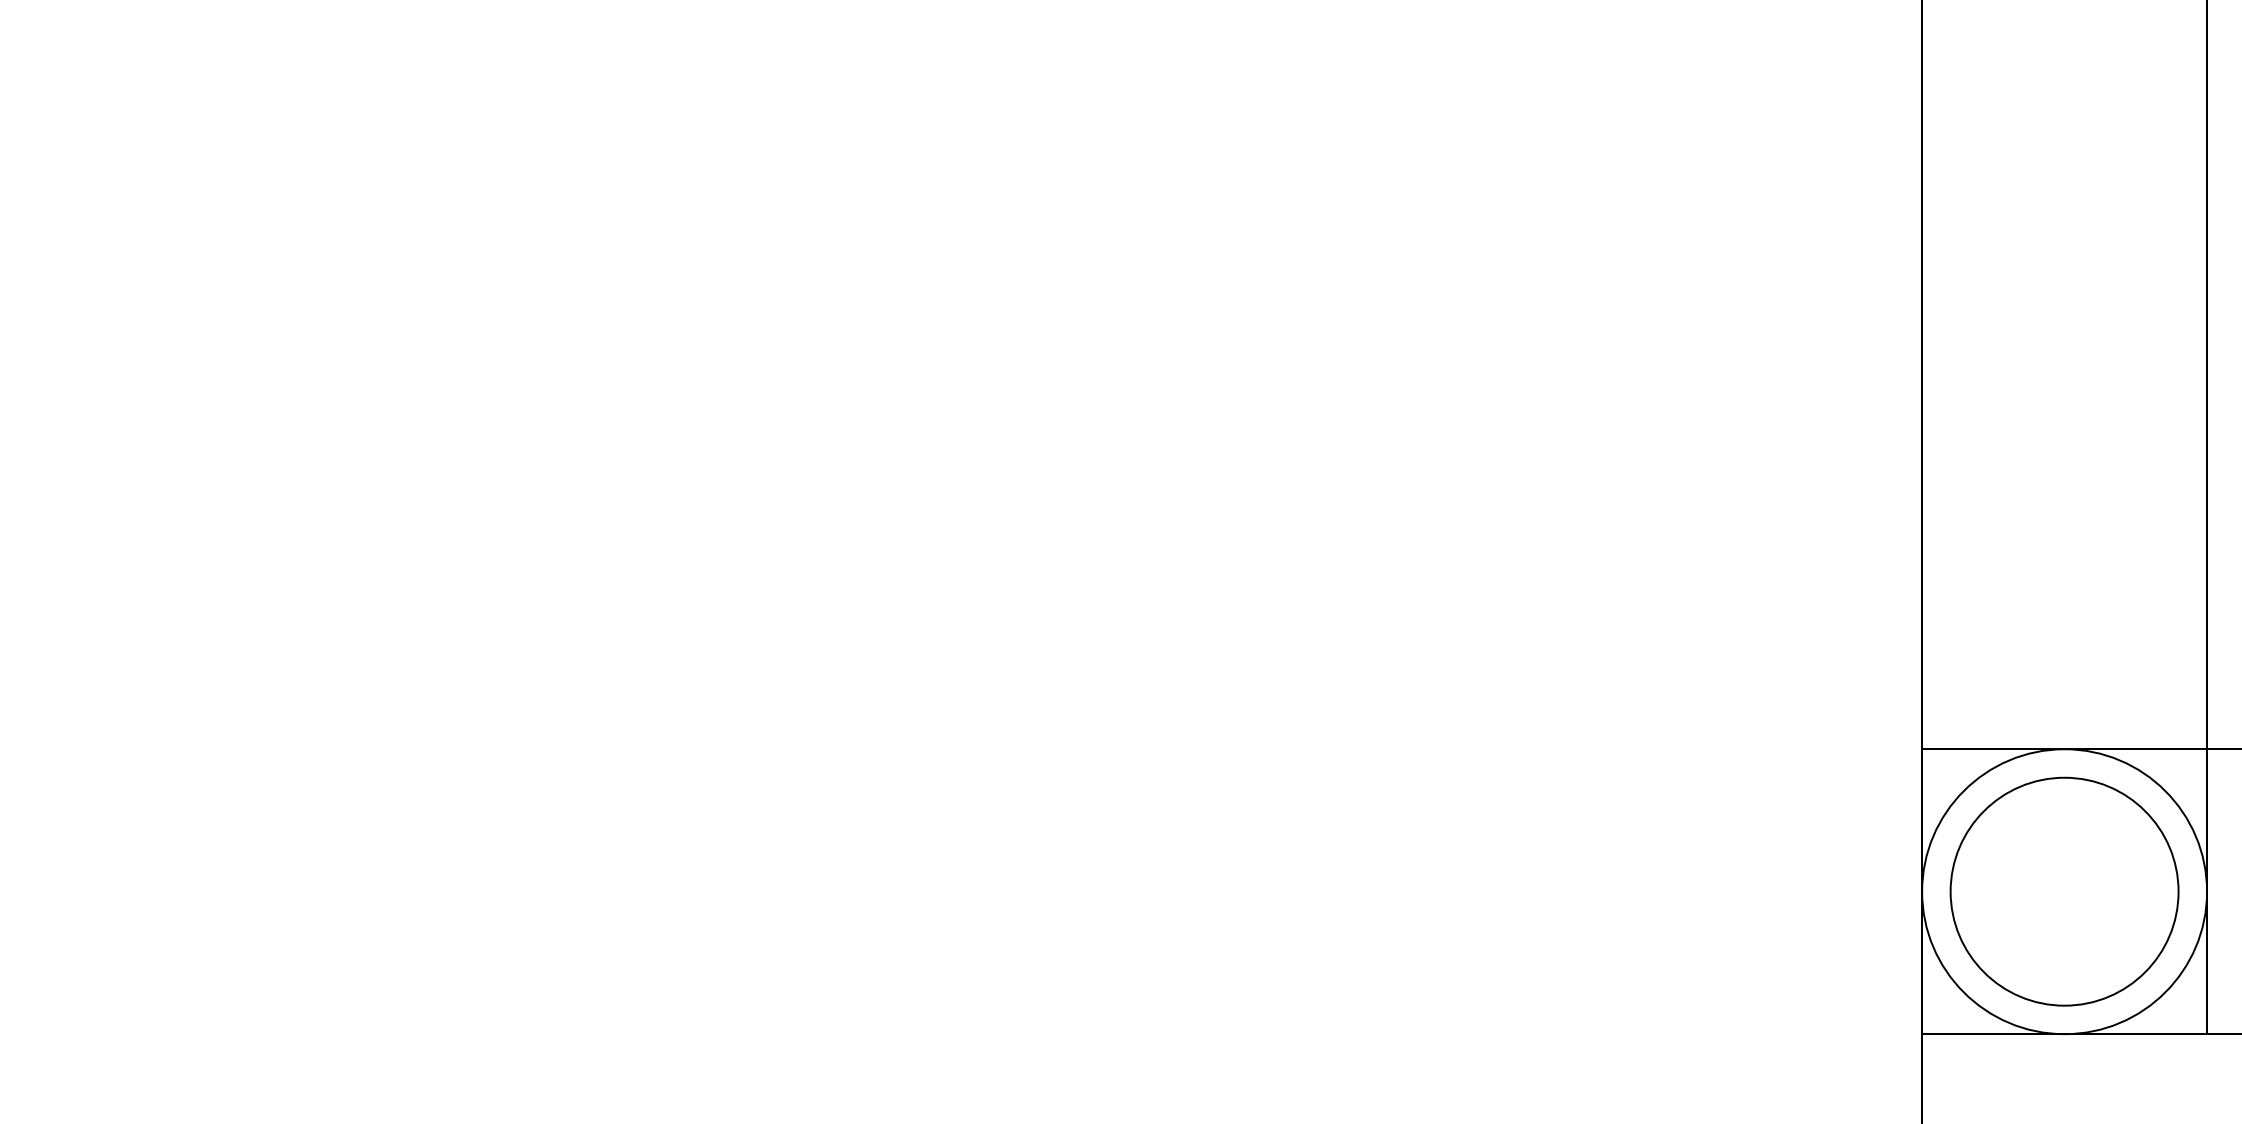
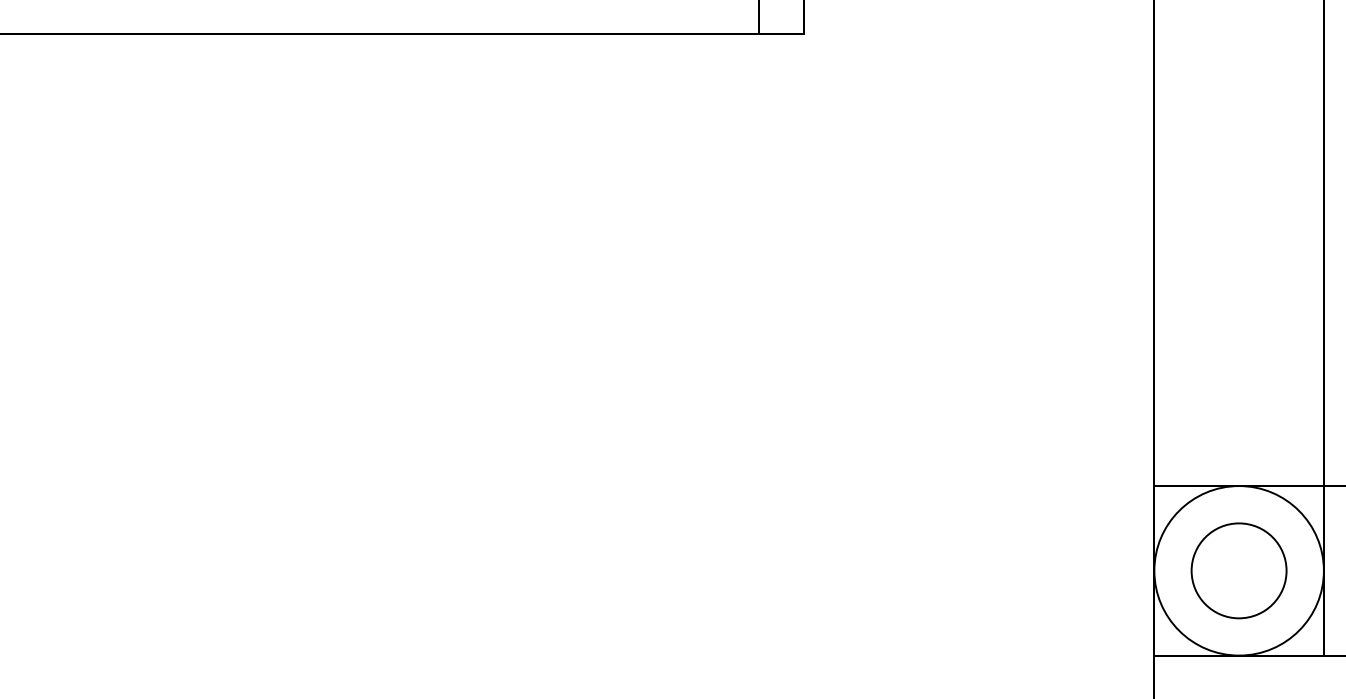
circle: (2063, 891) -> (1238, 570), size x0.7

